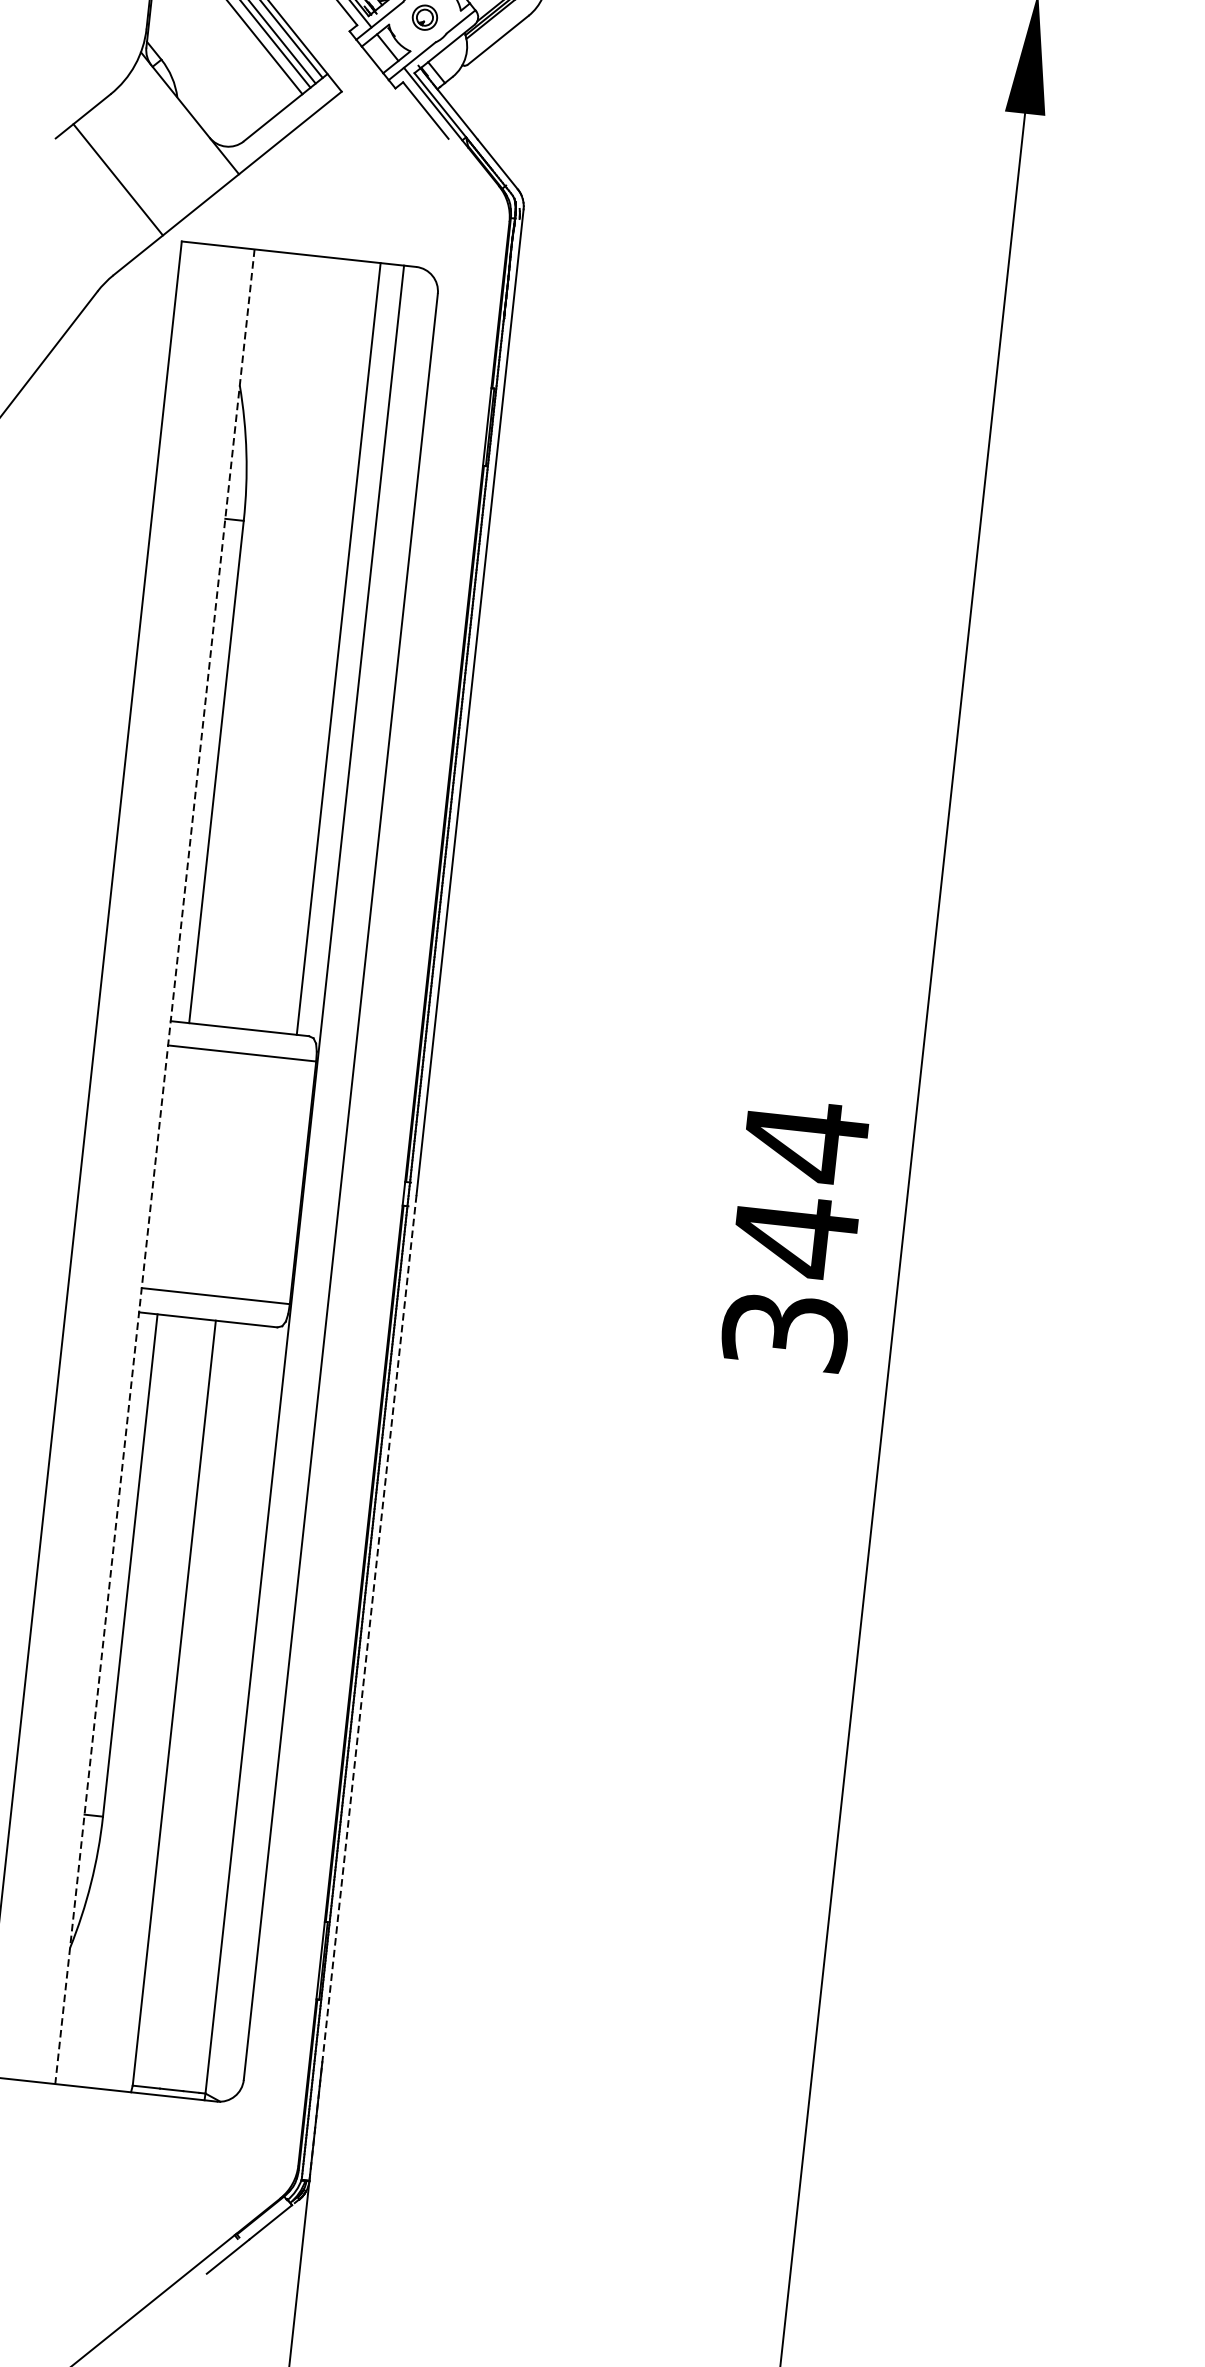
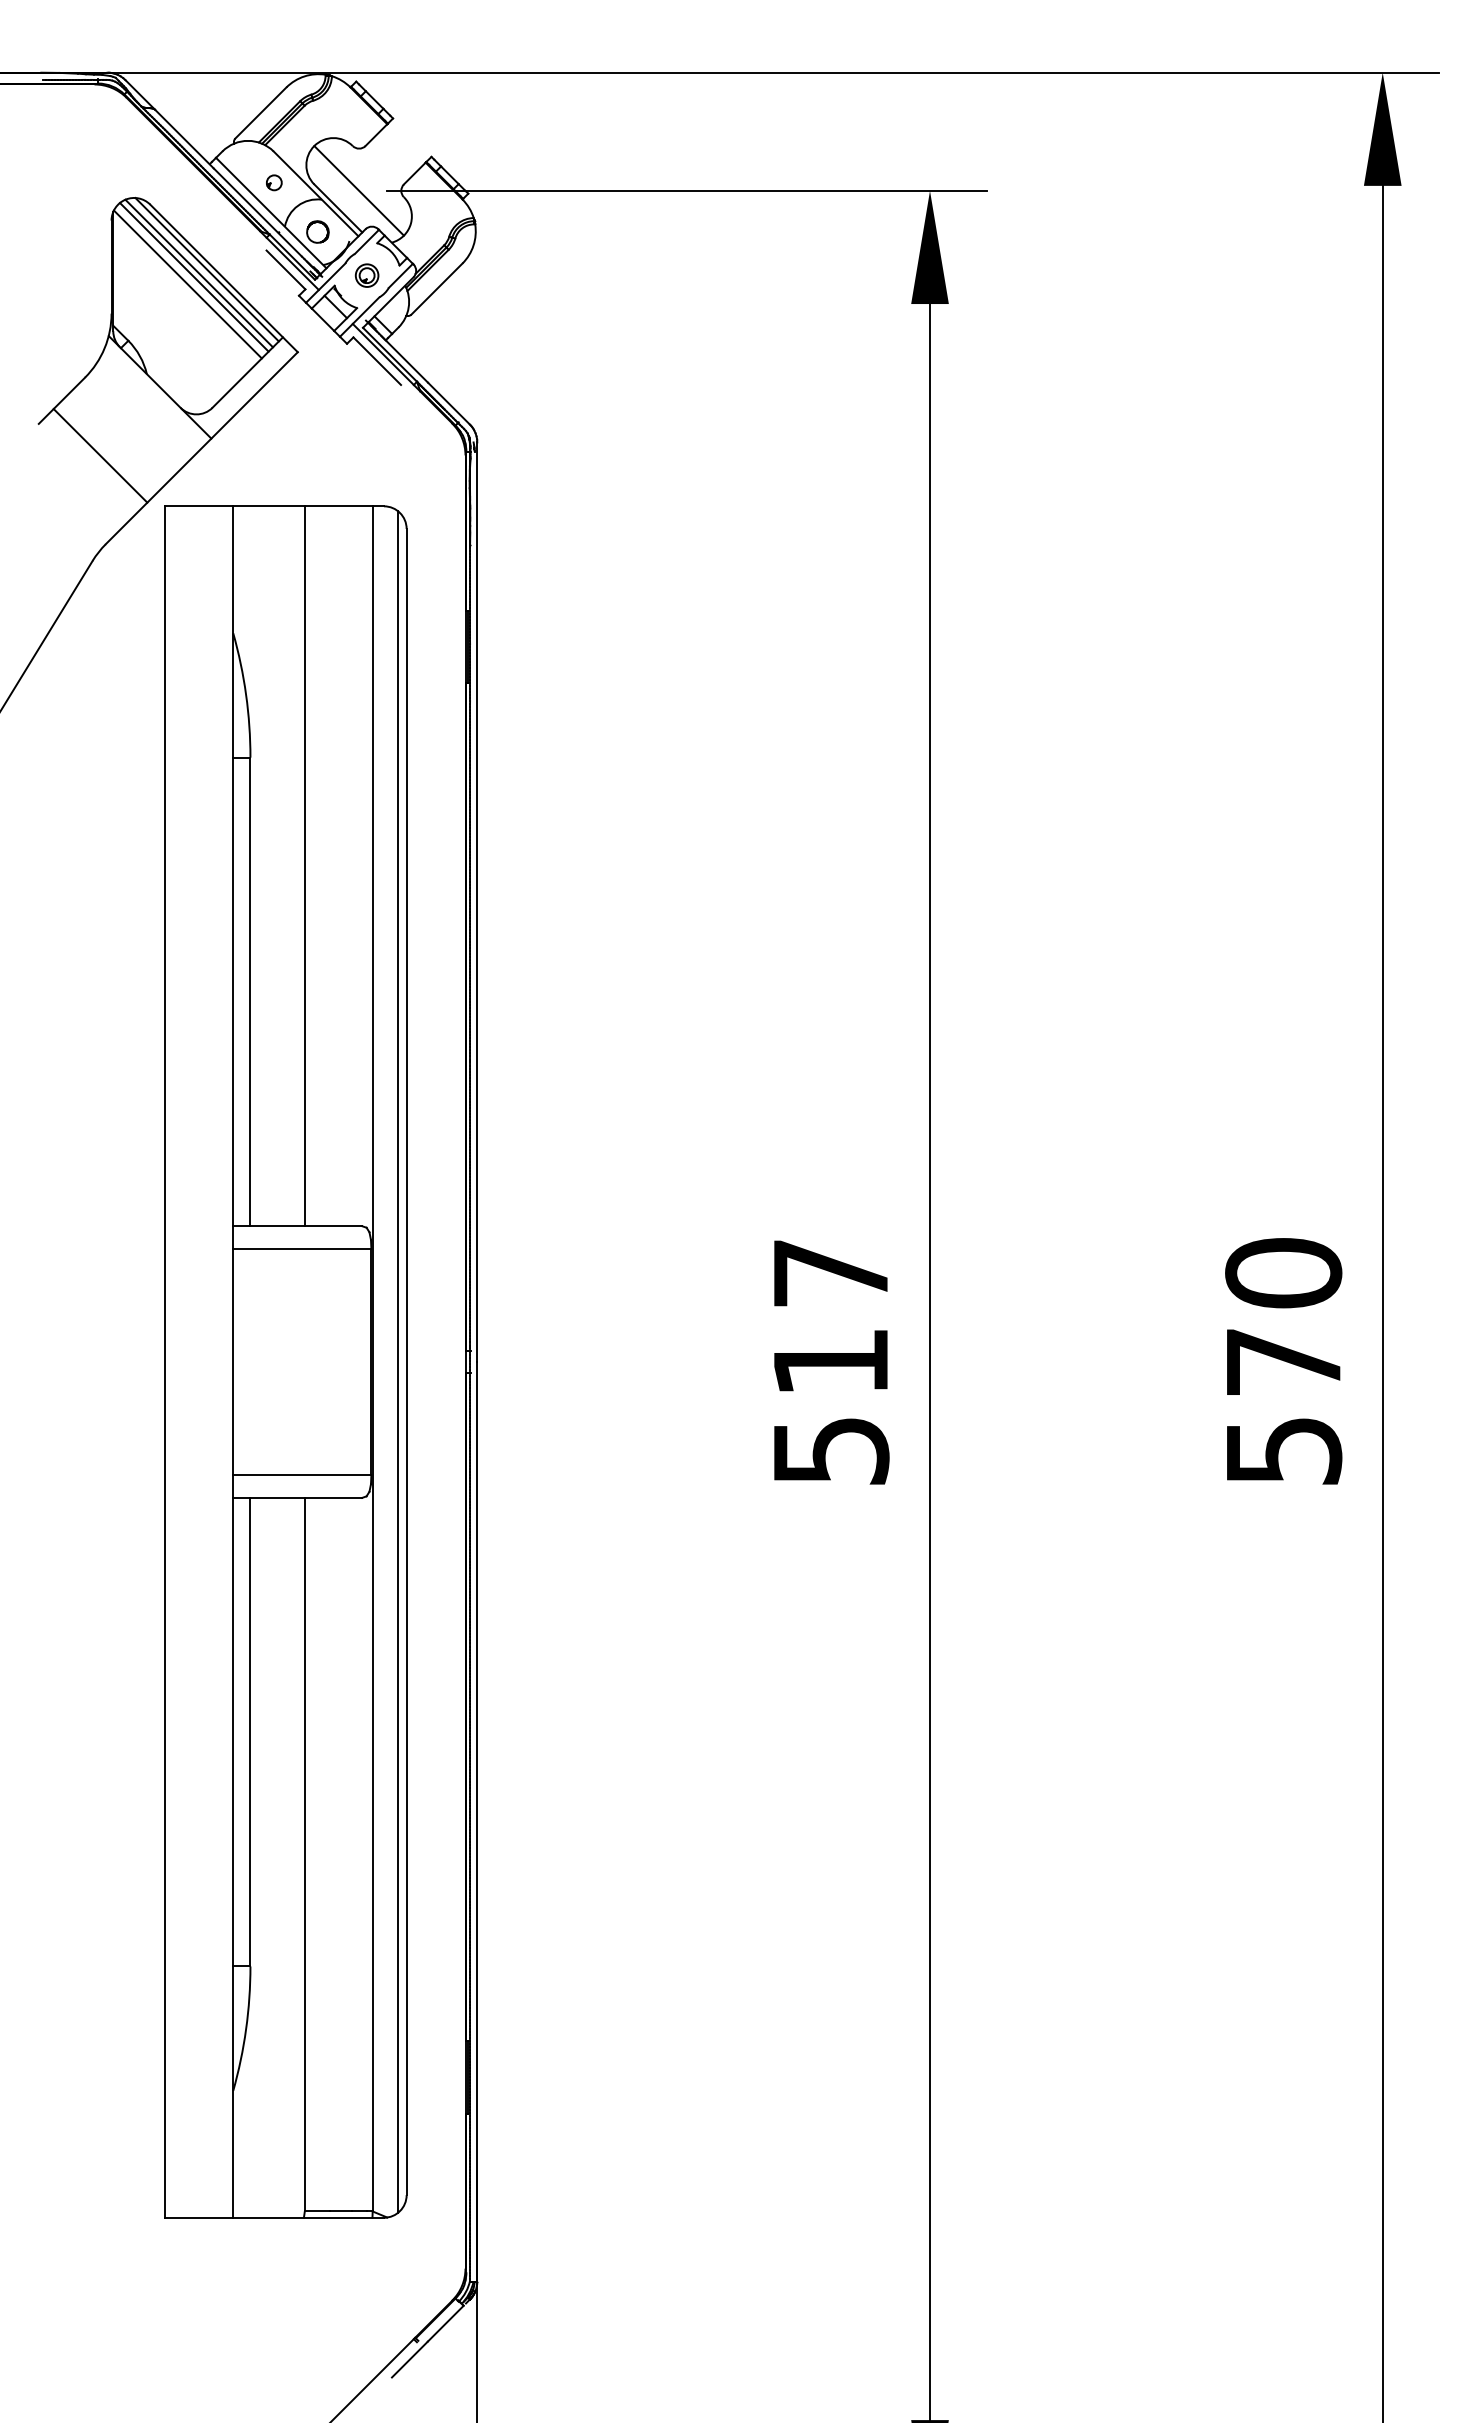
line: (338, 649) -> (304, 866), moved
line: (155, 1167) -> (233, 1362), dashed -> solid
line: (331, 1185) -> (397, 1361), added
text: (795, 1234) -> (830, 1360), 344 -> 517
line: (363, 1687) -> (477, 1821), dashed -> solid

